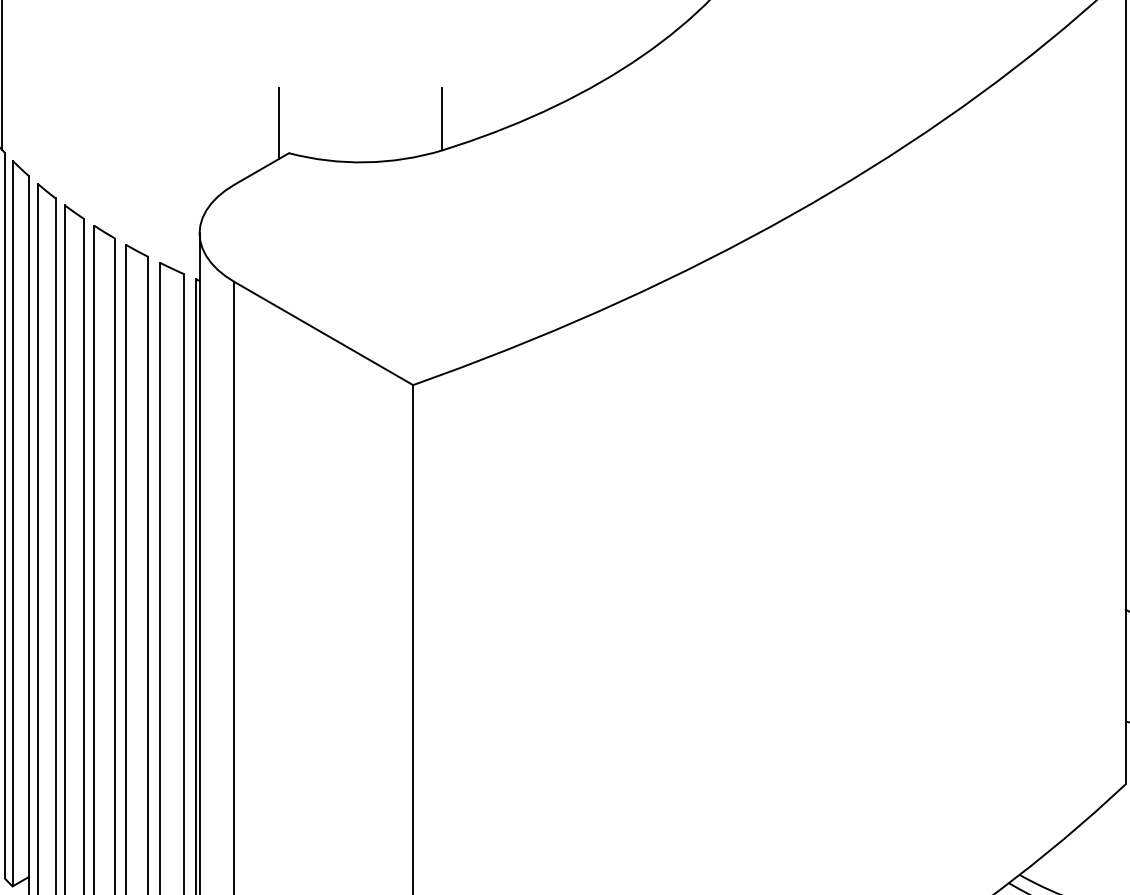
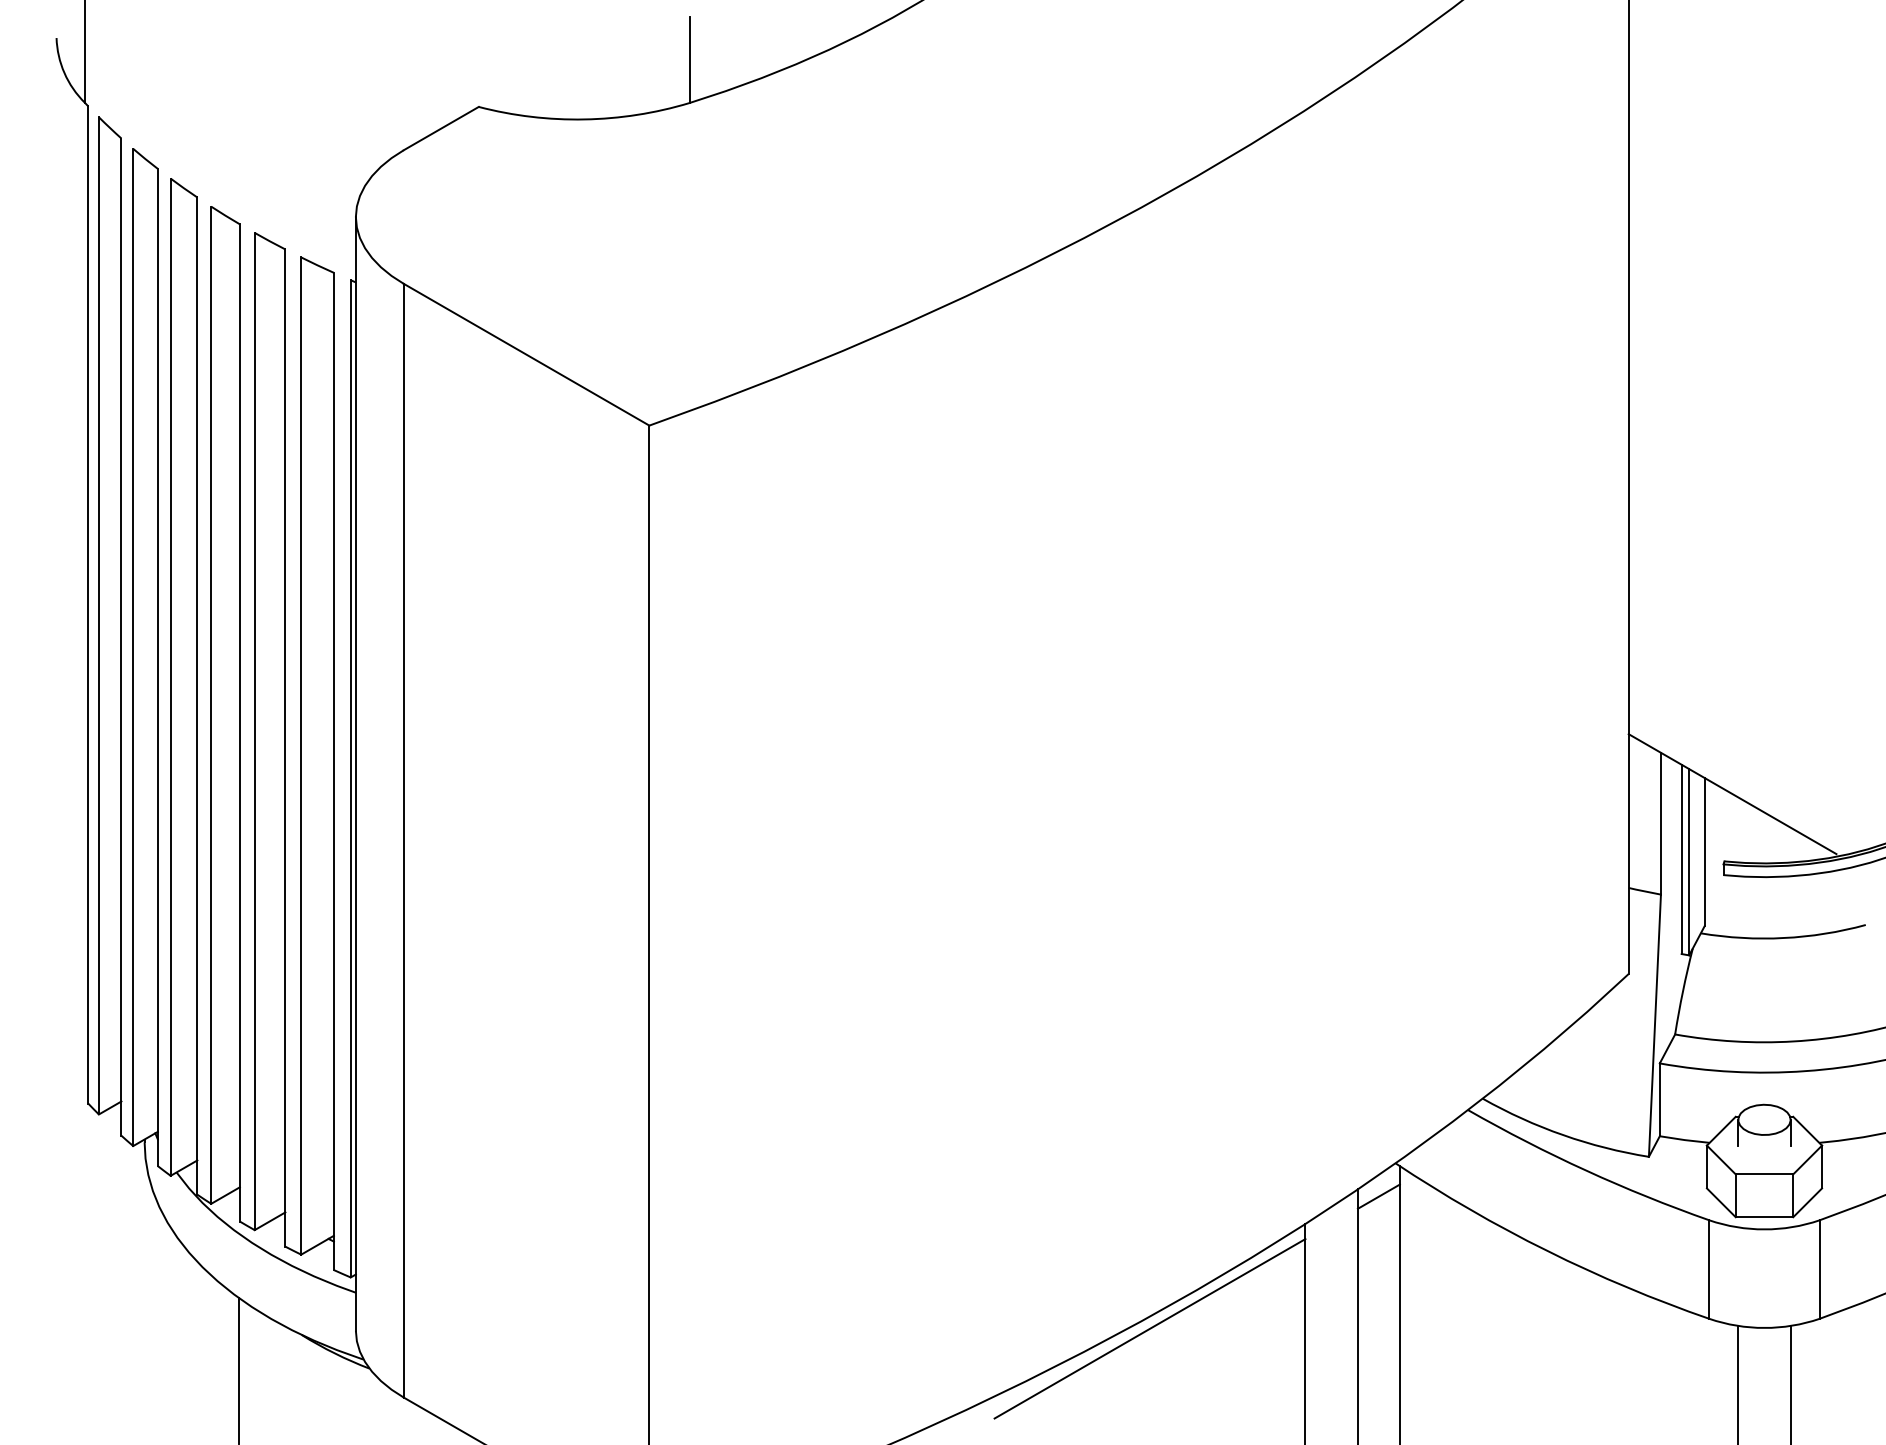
line: (279, 123) -> (465, 65), removed

